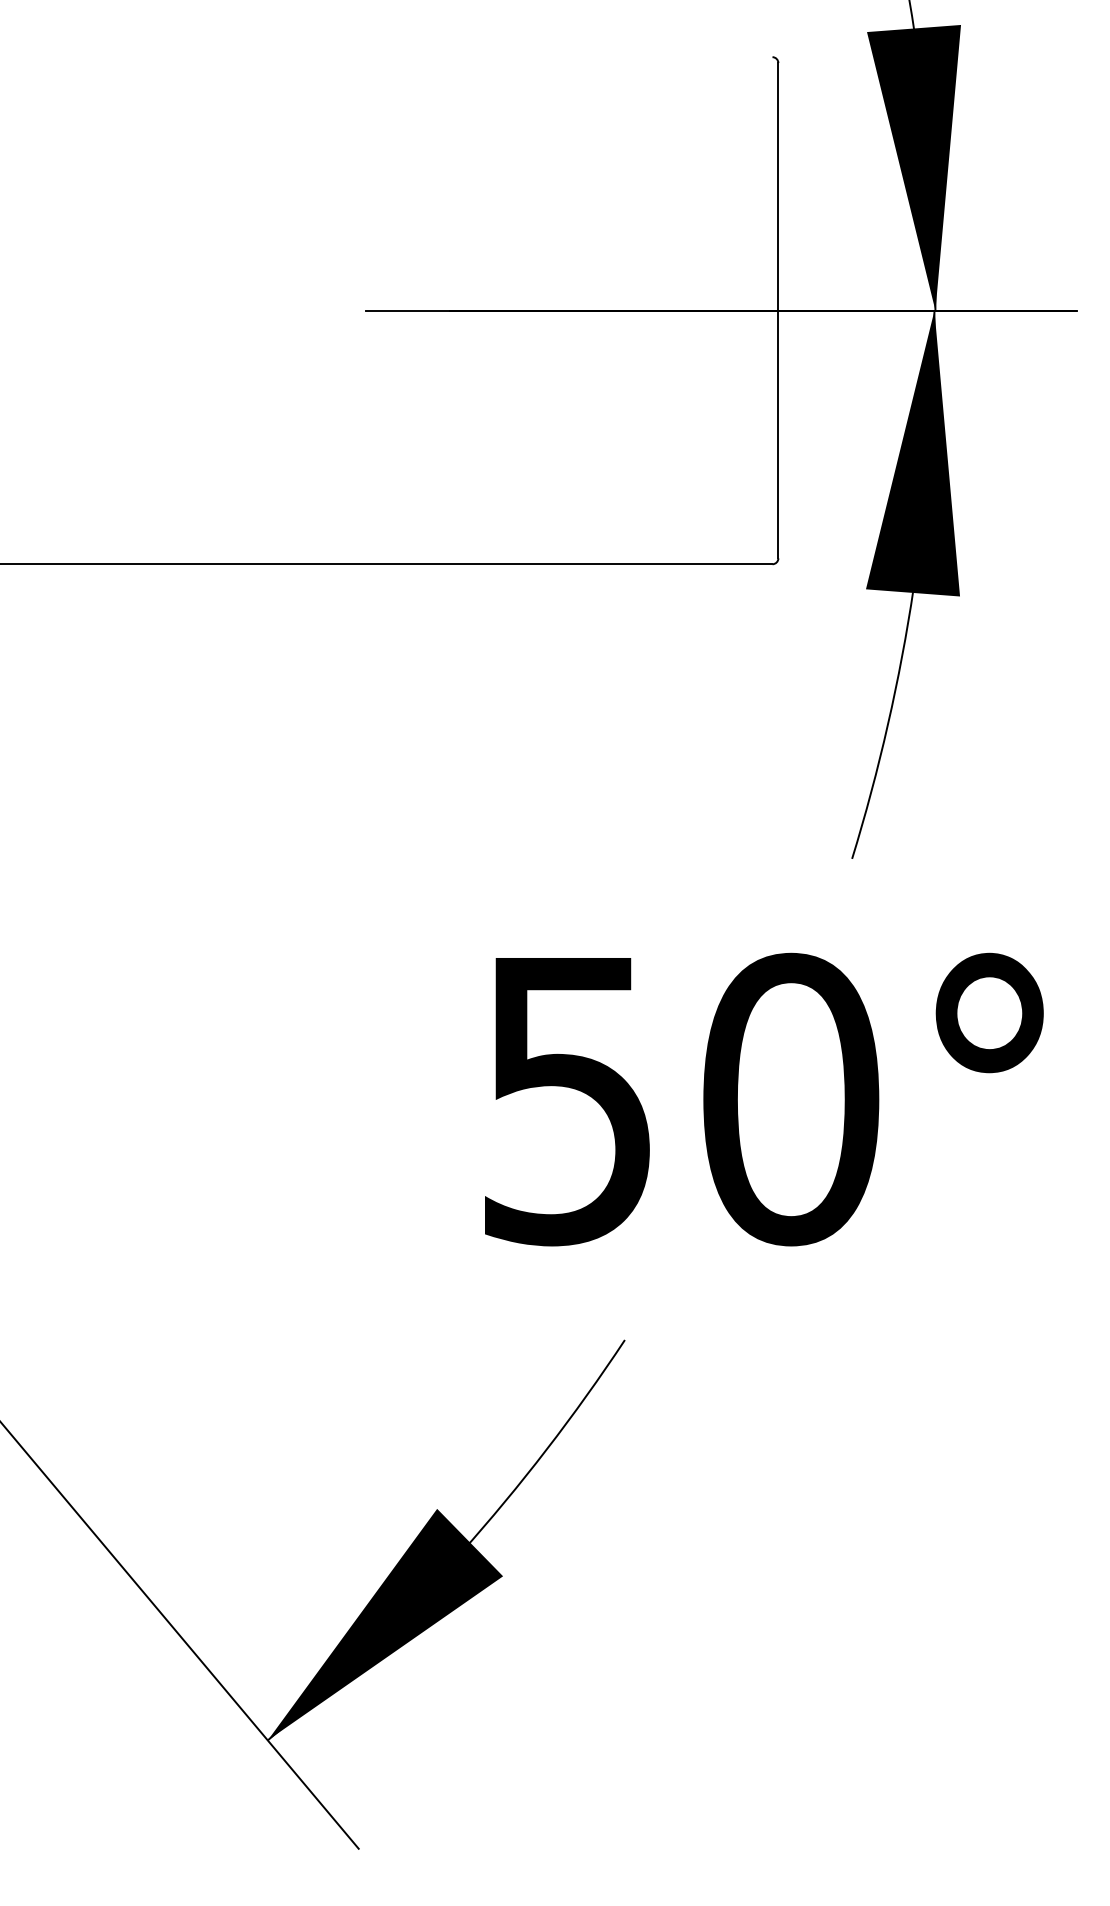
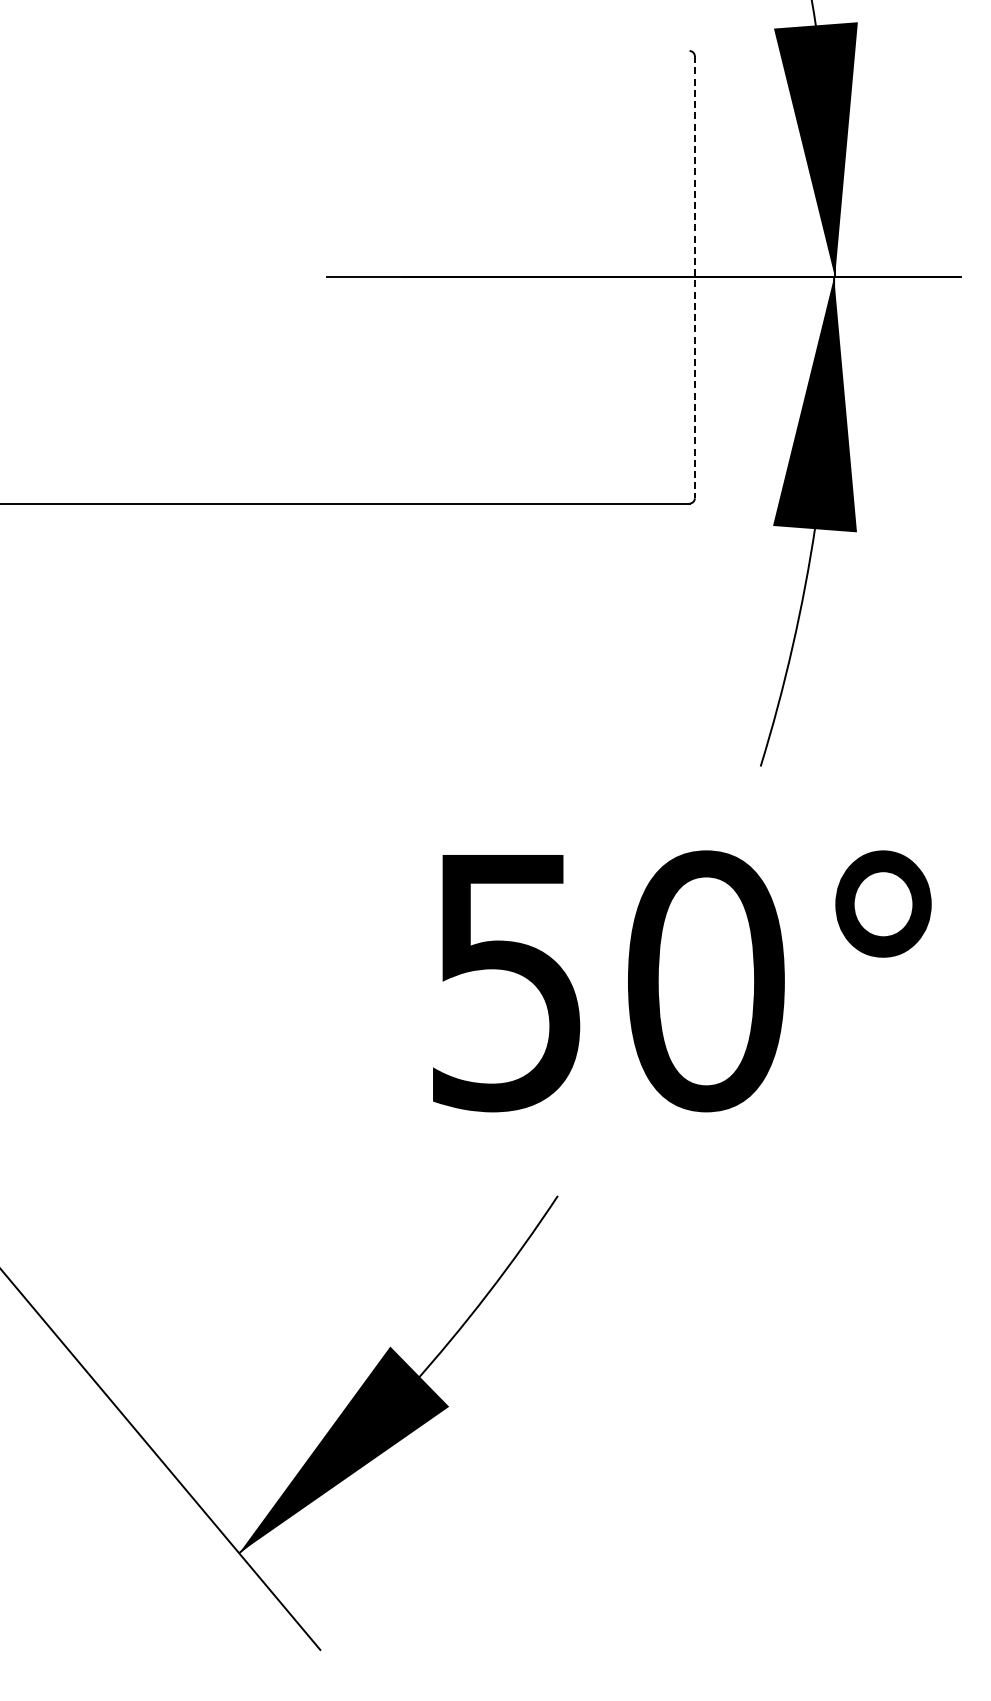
line: (777, 310) -> (694, 277), solid -> dashed

